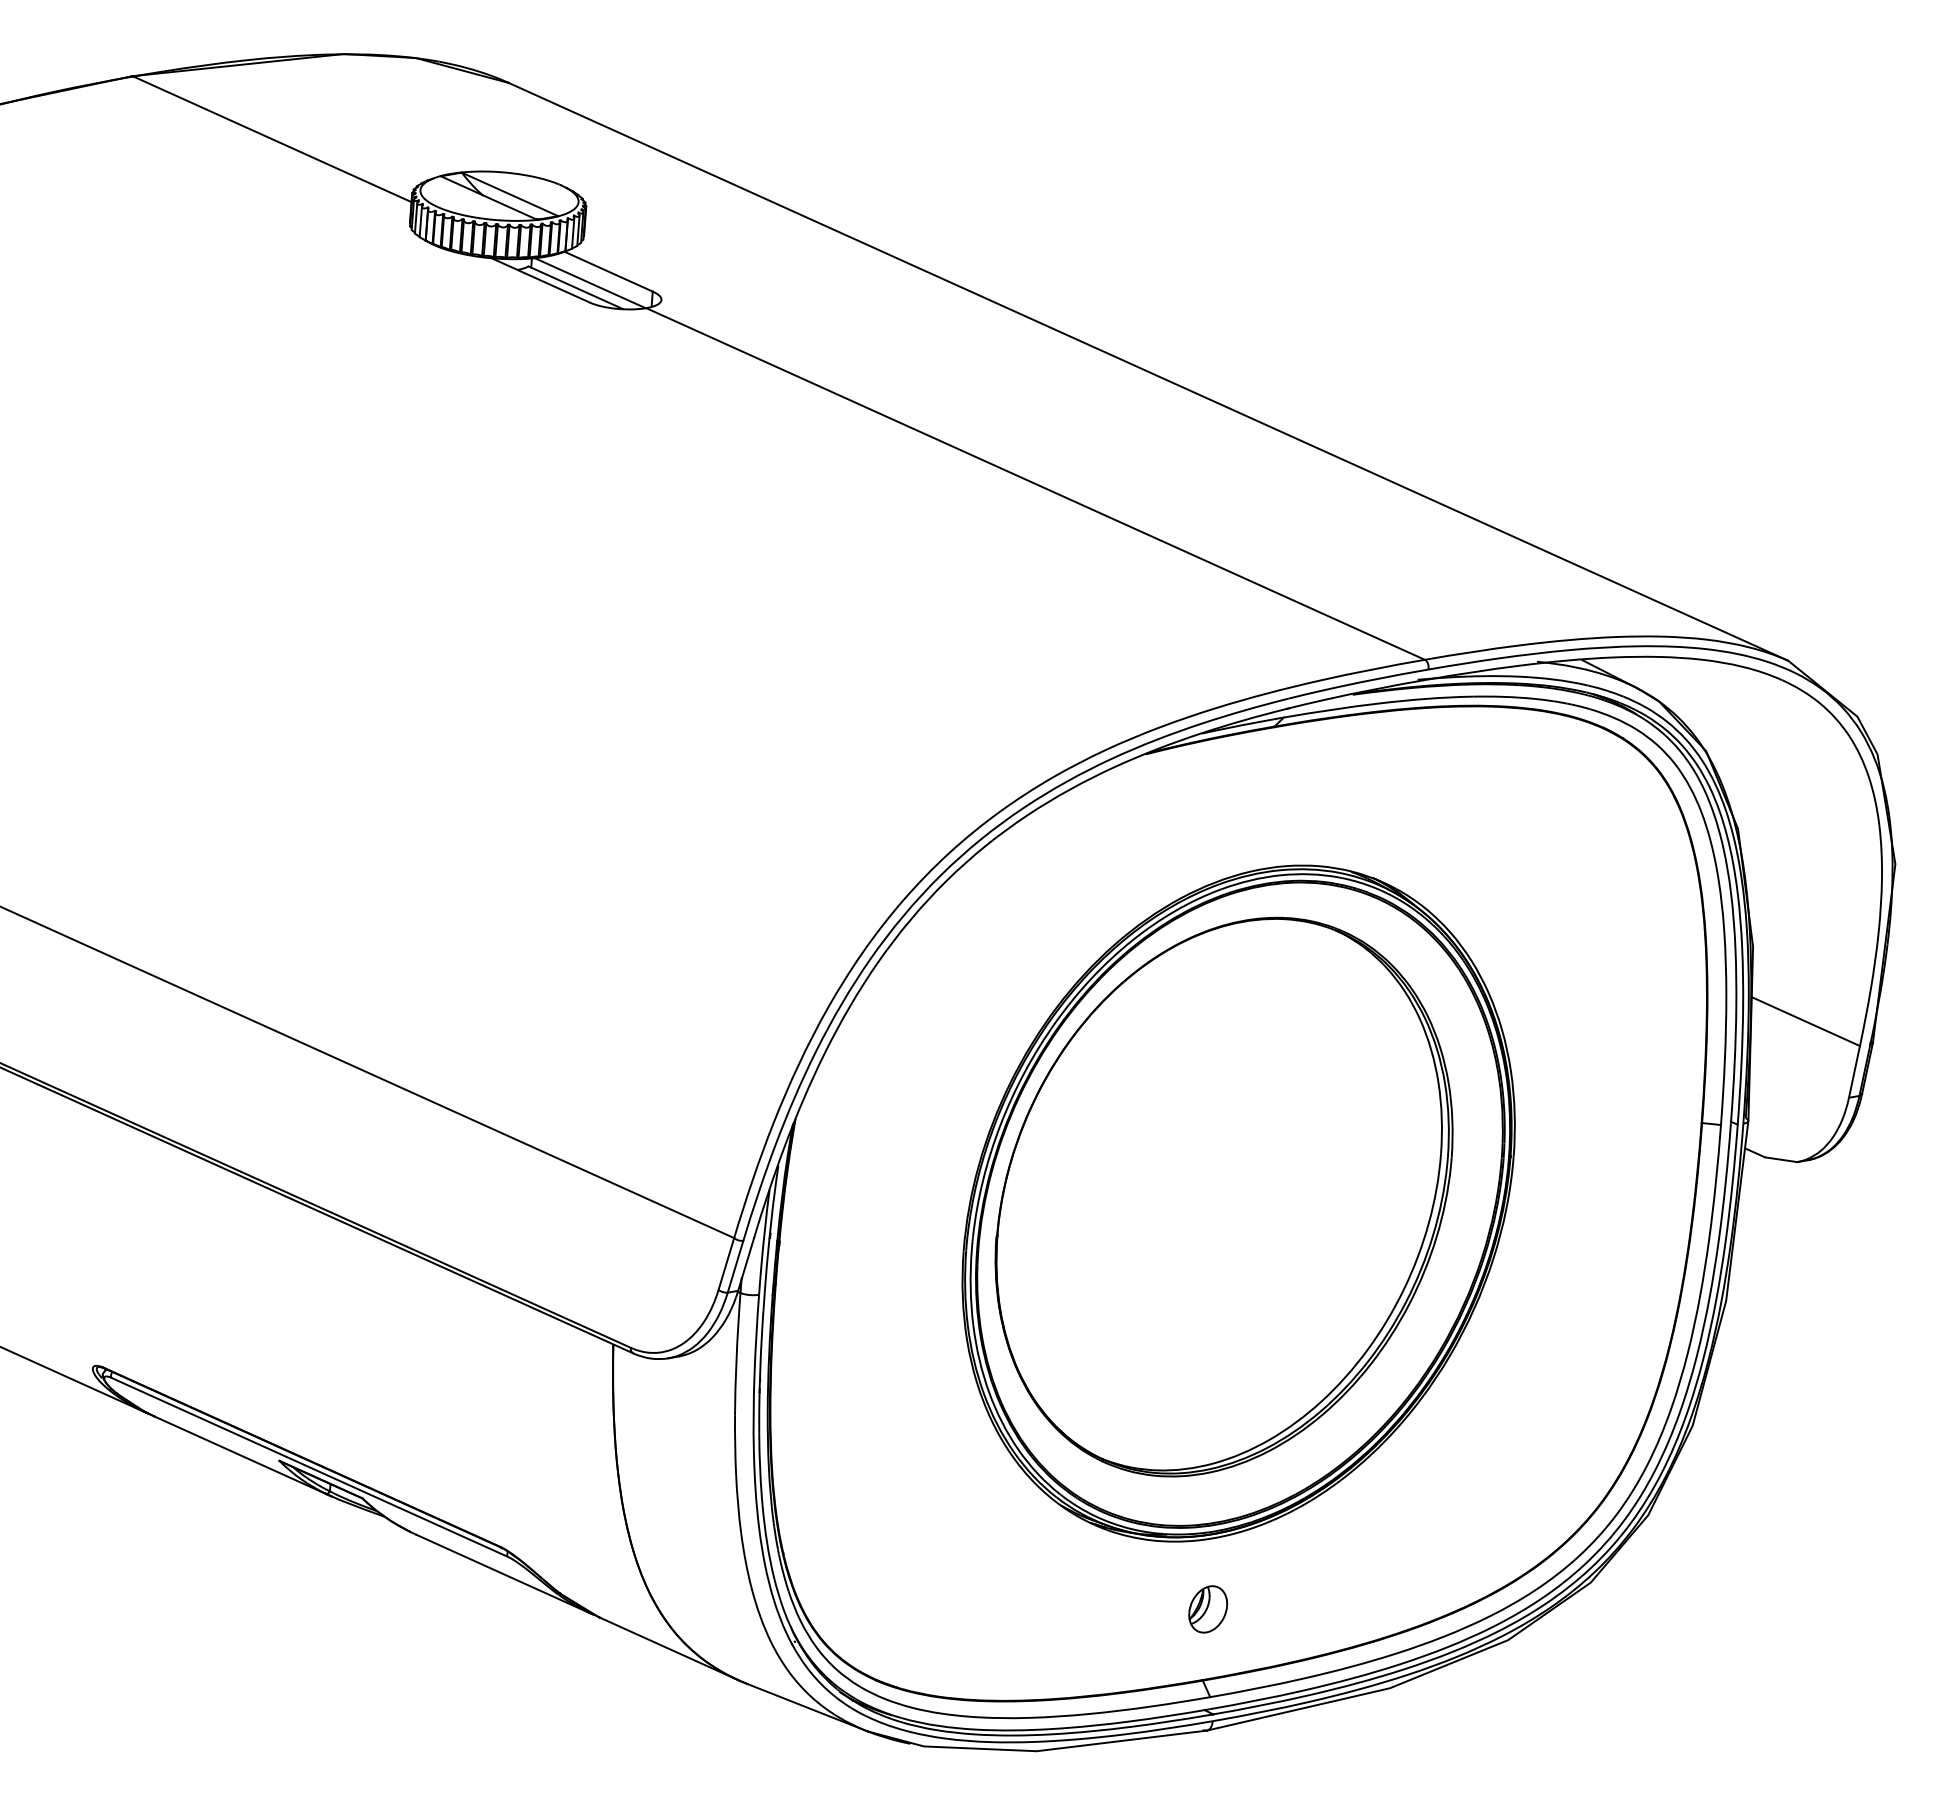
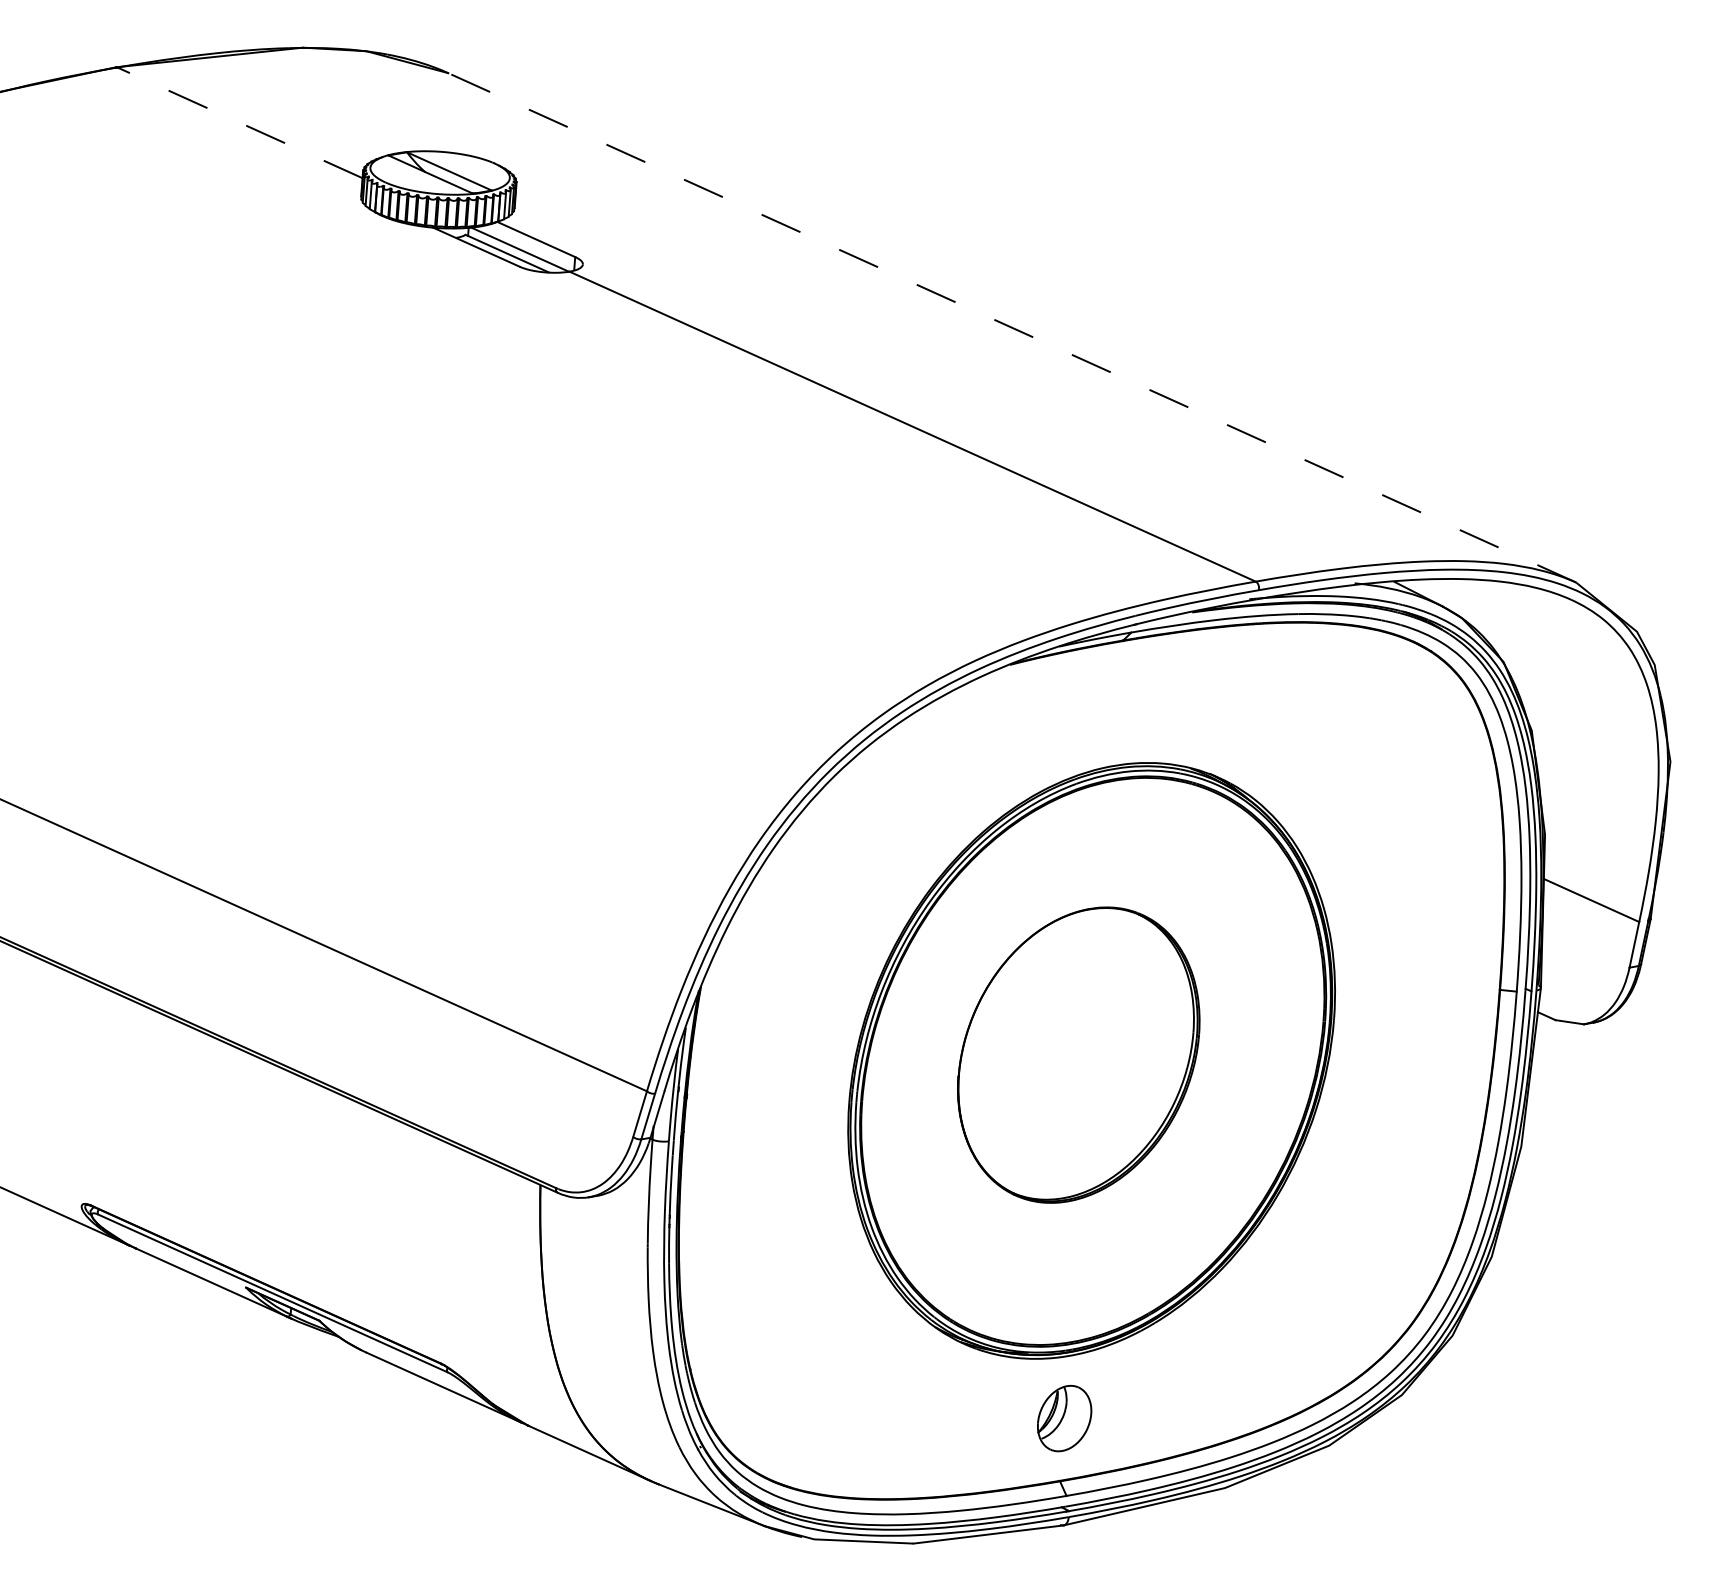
line: (272, 139) -> (240, 123), solid -> dashed
line: (1148, 371) -> (1012, 327), solid -> dashed
part: (1223, 1196) -> (1078, 1054), size x0.6
part: (1208, 1609) -> (1065, 1418), size x1.6

